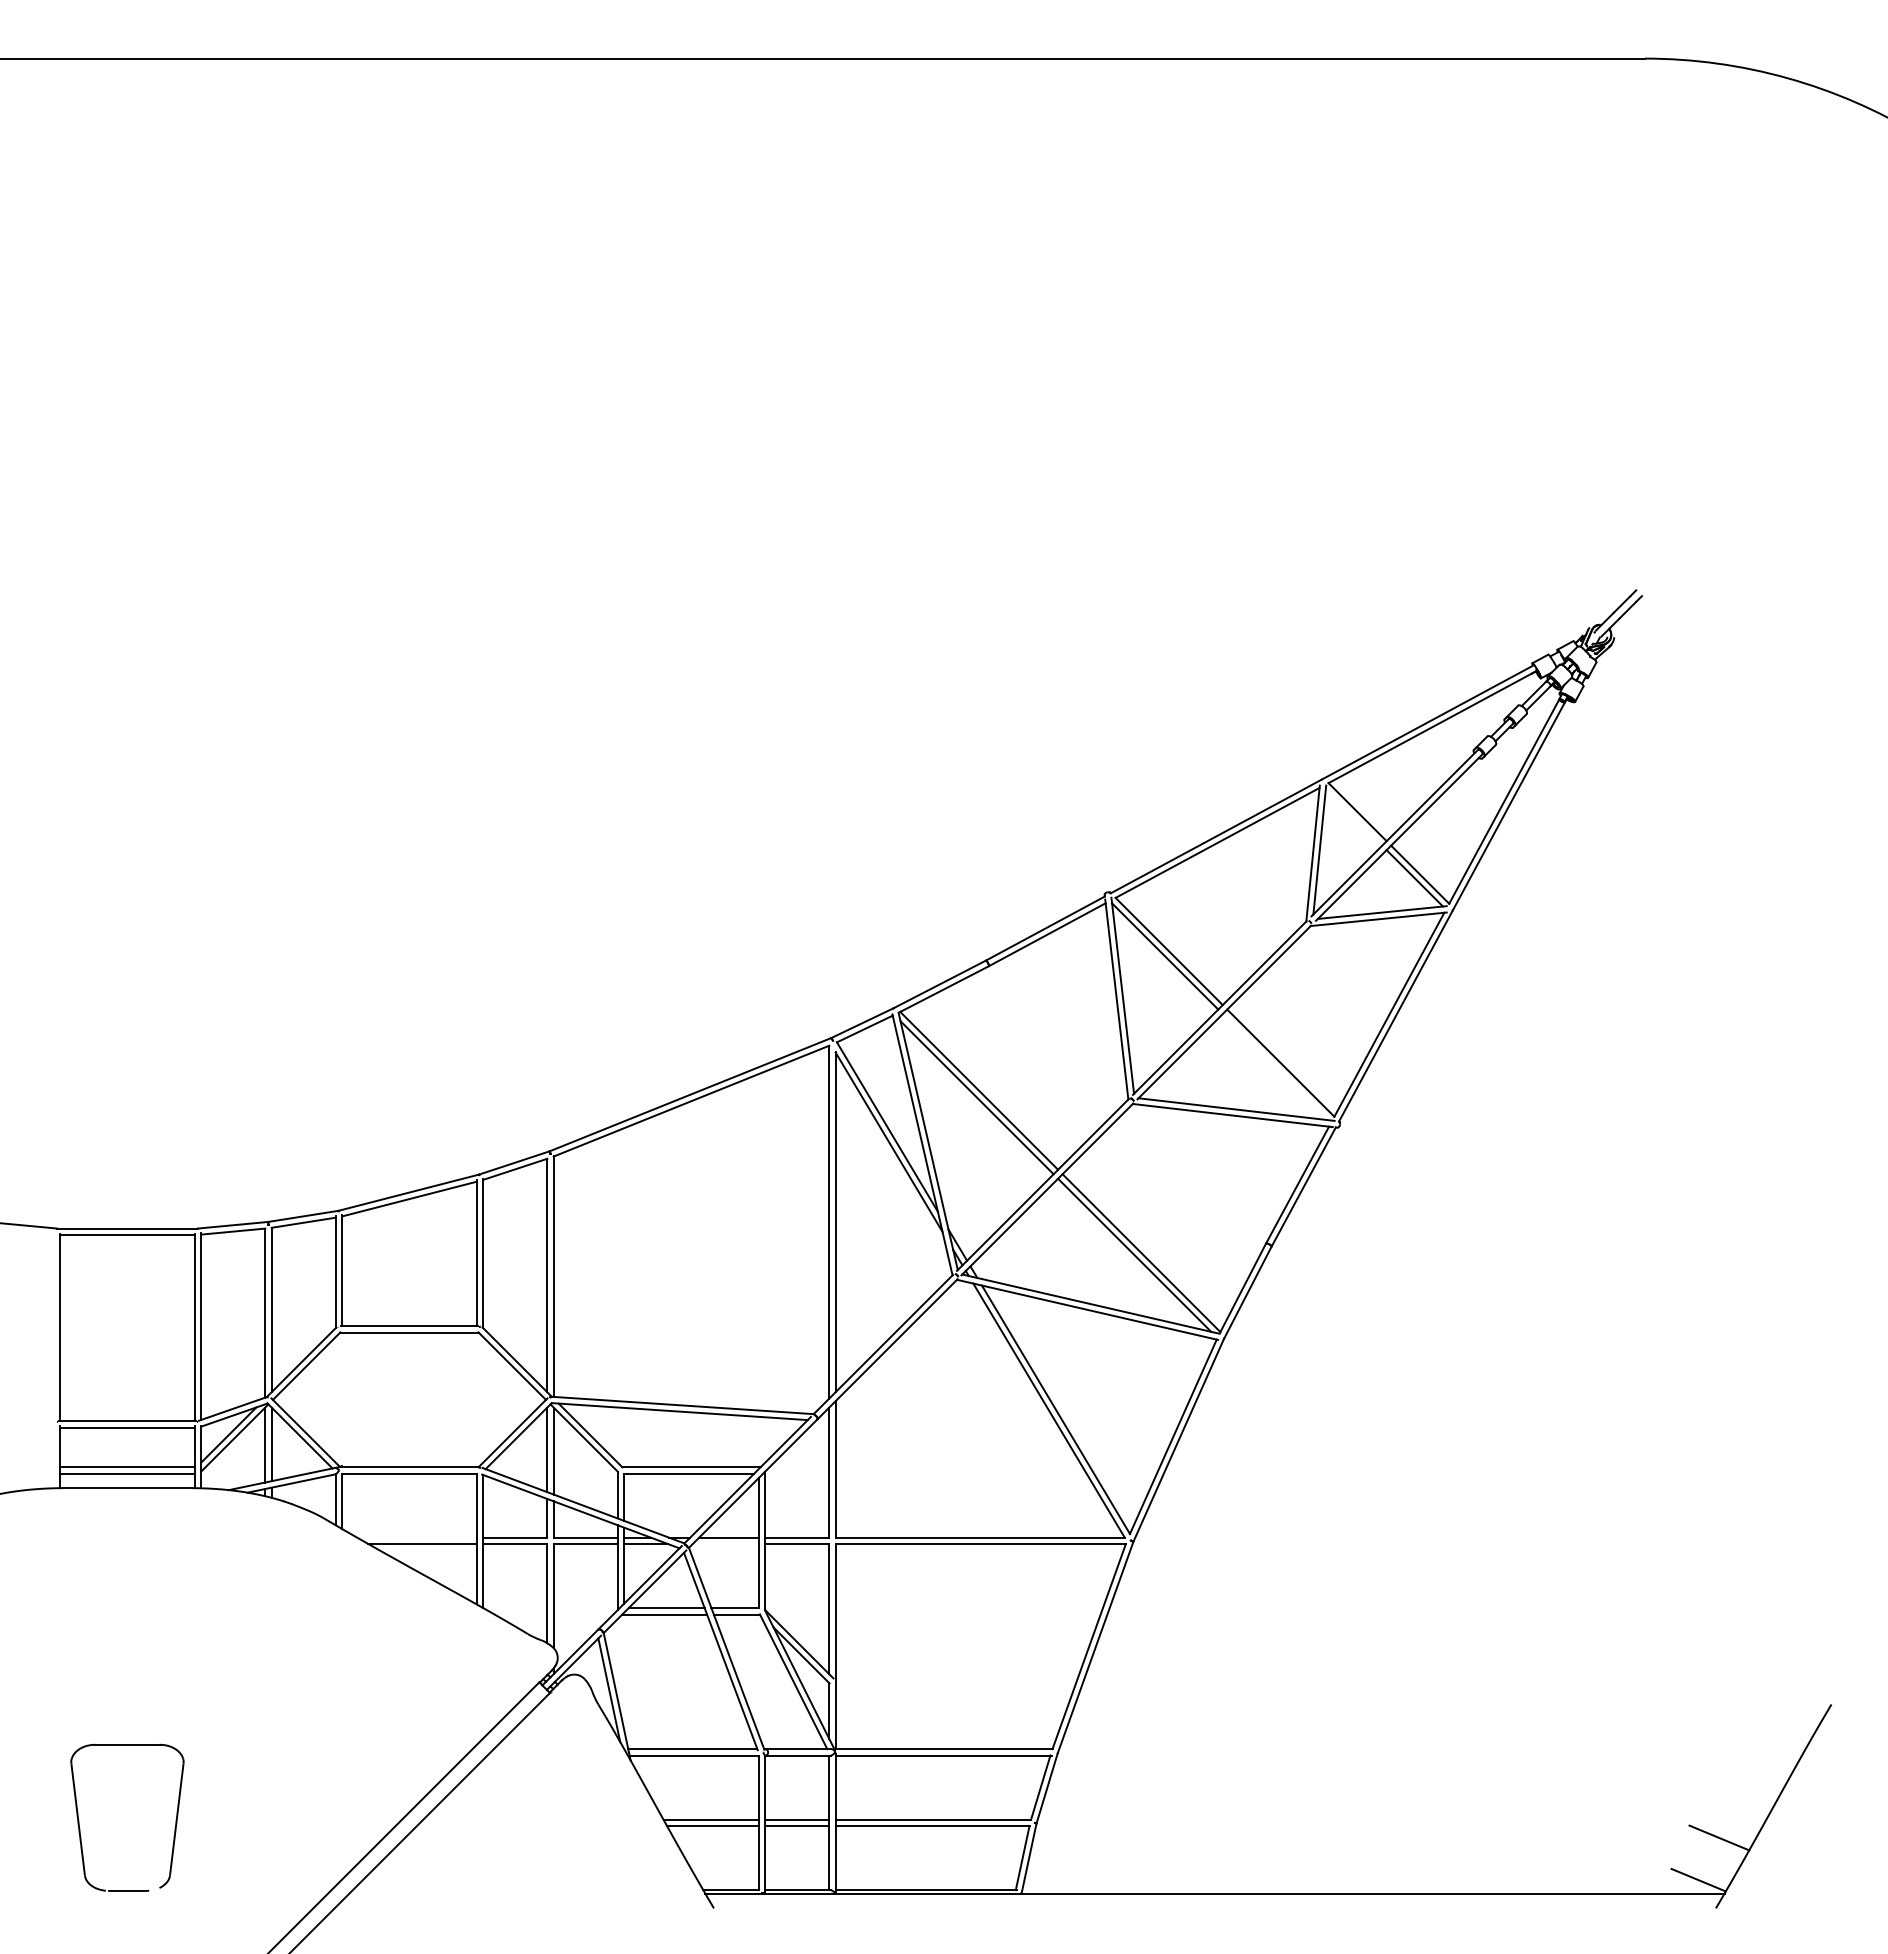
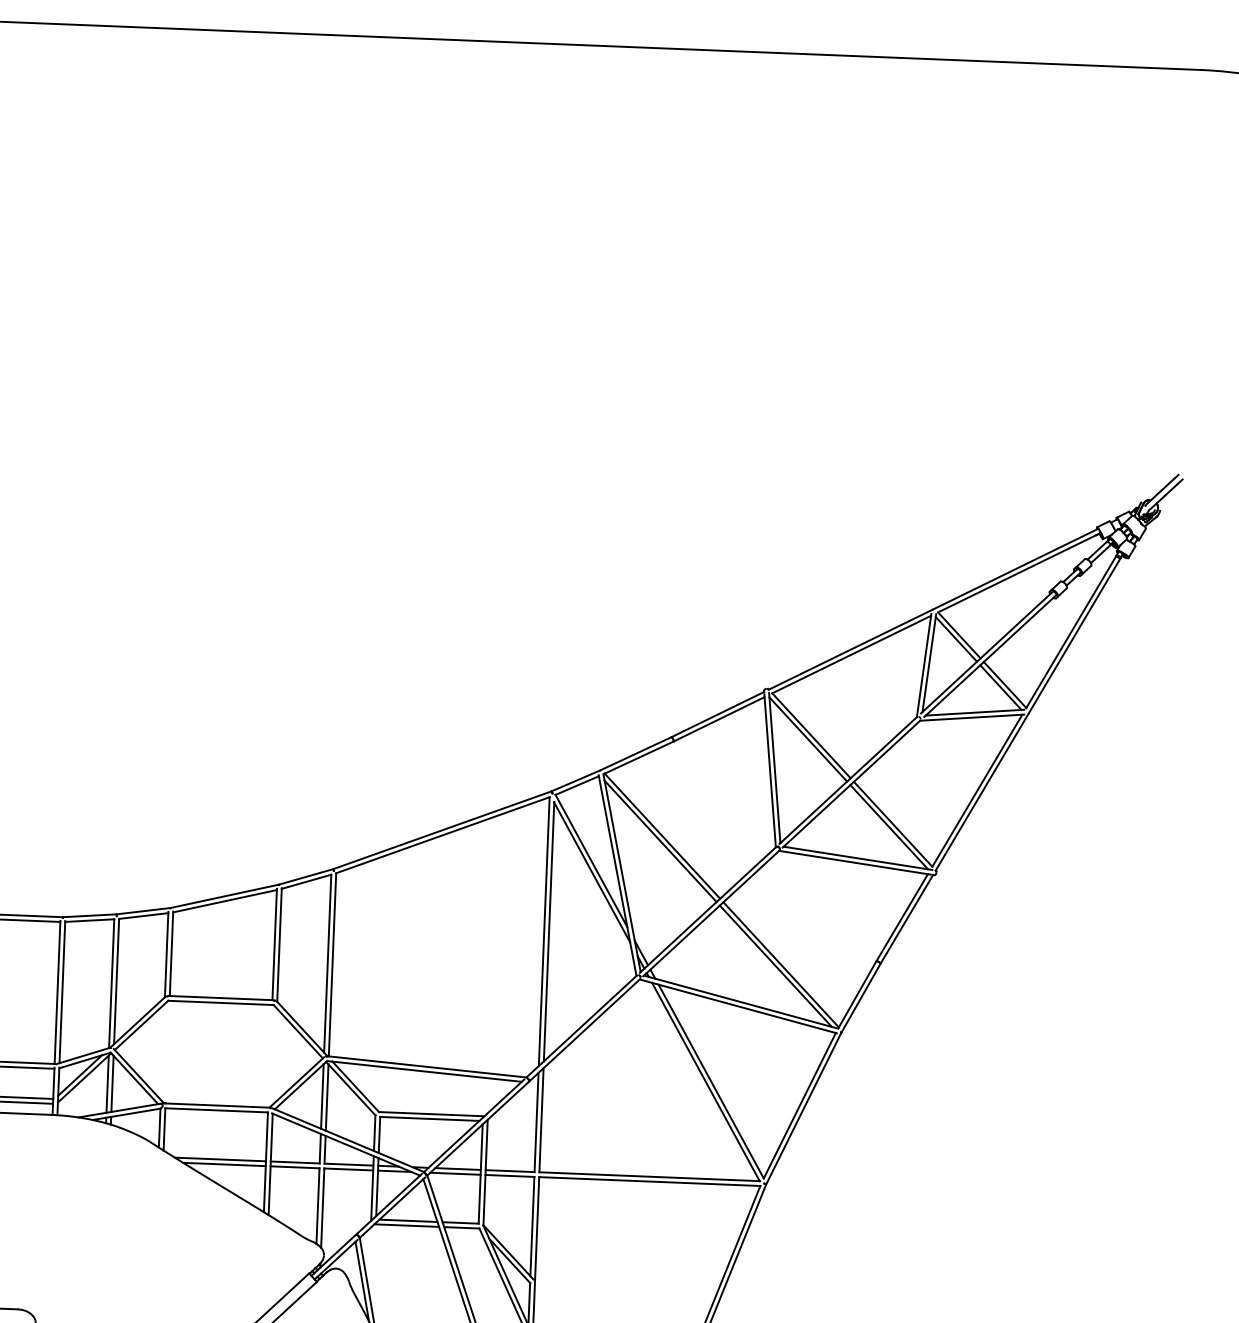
line: (1353, 817) -> (956, 639), added
line: (1275, 1067) -> (888, 827), added
line: (416, 1537) -> (220, 1159), added
line: (725, 1544) -> (455, 1174), added

